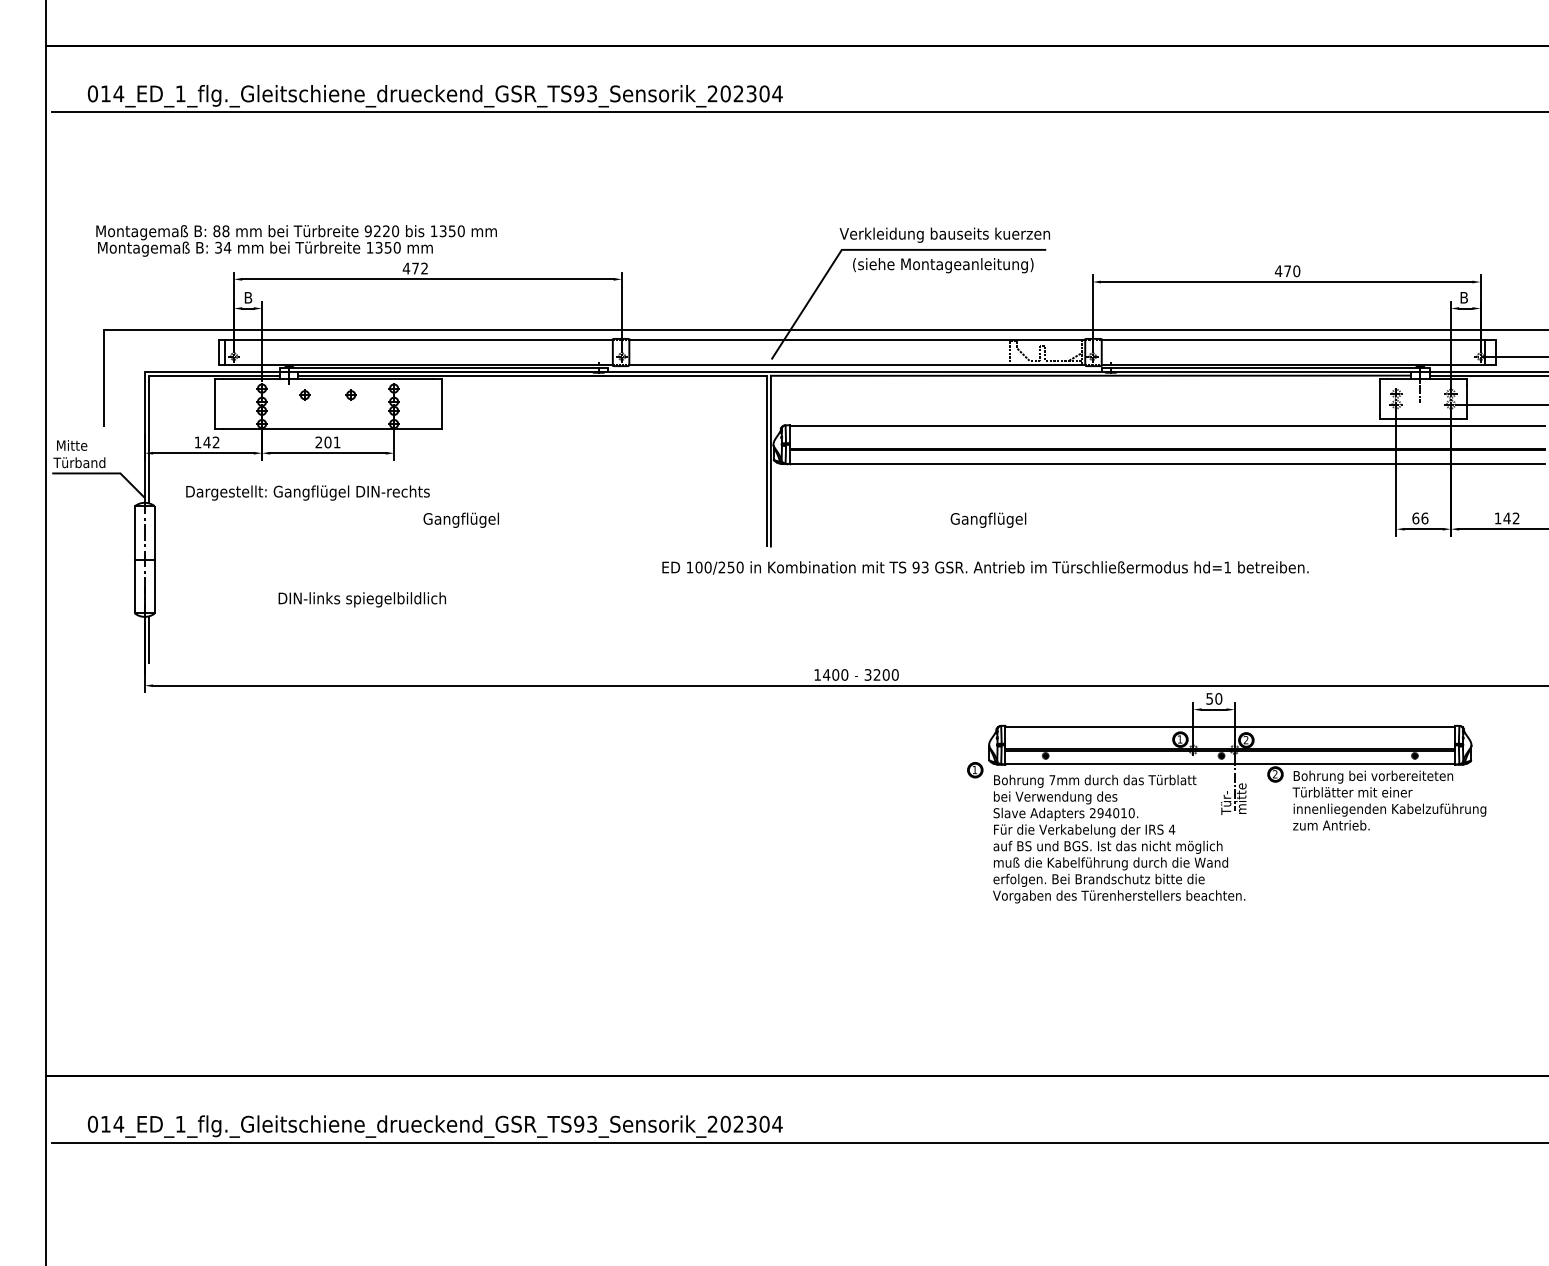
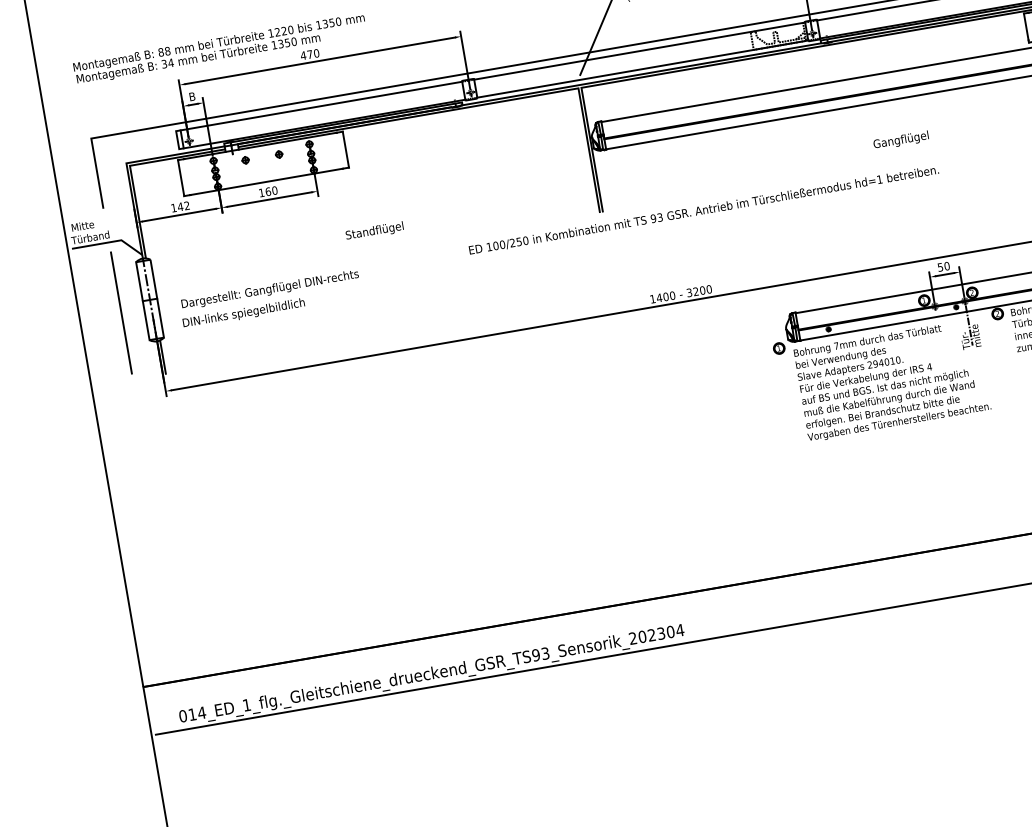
text: (367, 231) -> (270, 33), 9220 -> 1220
text: (424, 268) -> (316, 53), 472 -> 470
text: (327, 442) -> (267, 191), 201 -> 160
text: (307, 492) -> (269, 289), moved
text: (460, 519) -> (374, 231), Gangflügel -> Standflügel
text: (988, 519) -> (901, 140), moved
text: (985, 567) -> (703, 209), moved
line: (103, 570) -> (121, 312), added
text: (361, 599) -> (243, 313), moved

